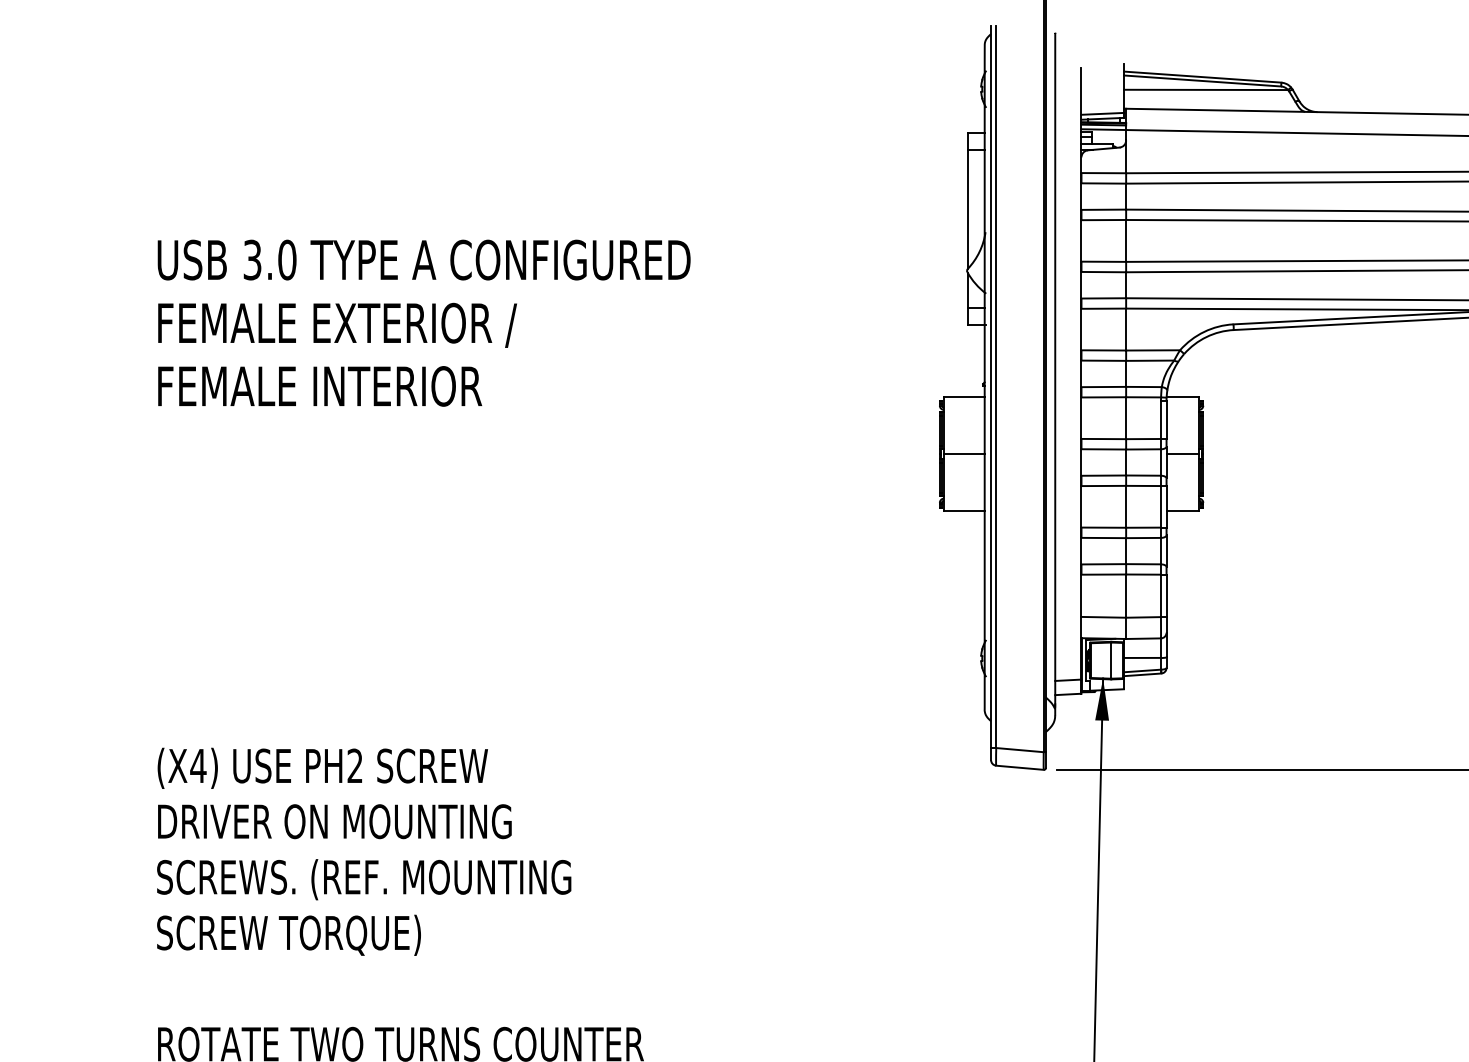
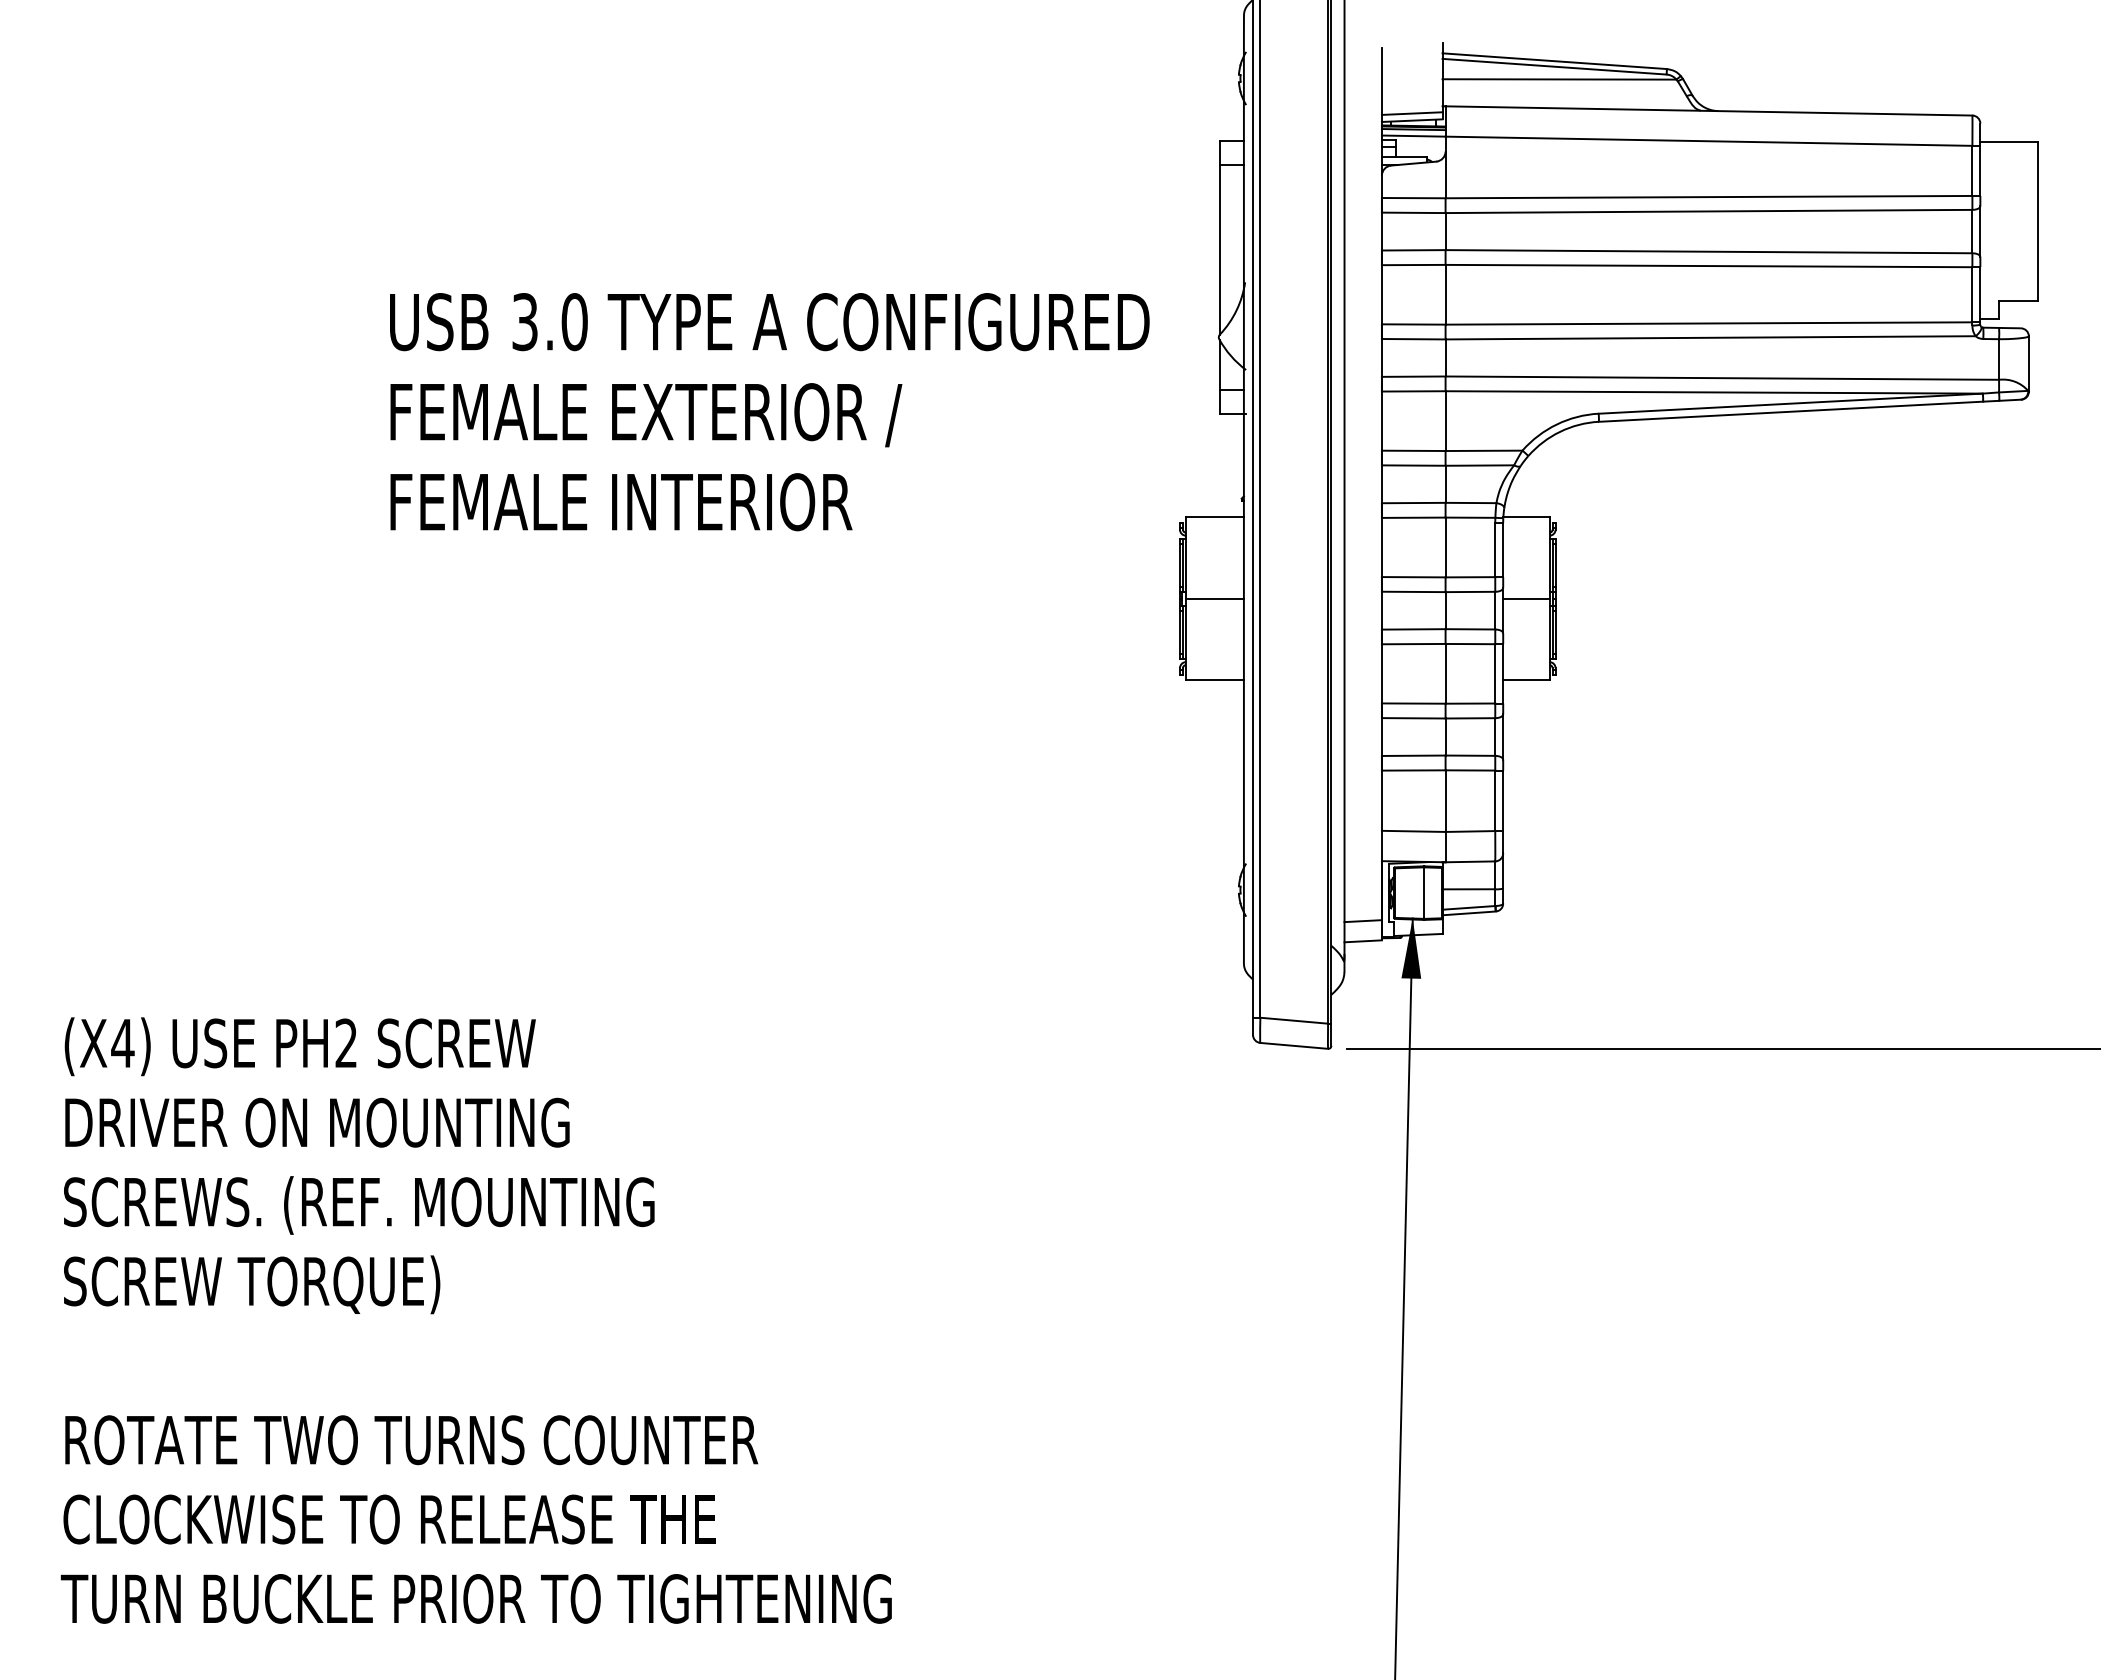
text: (423, 323) -> (769, 412), moved

